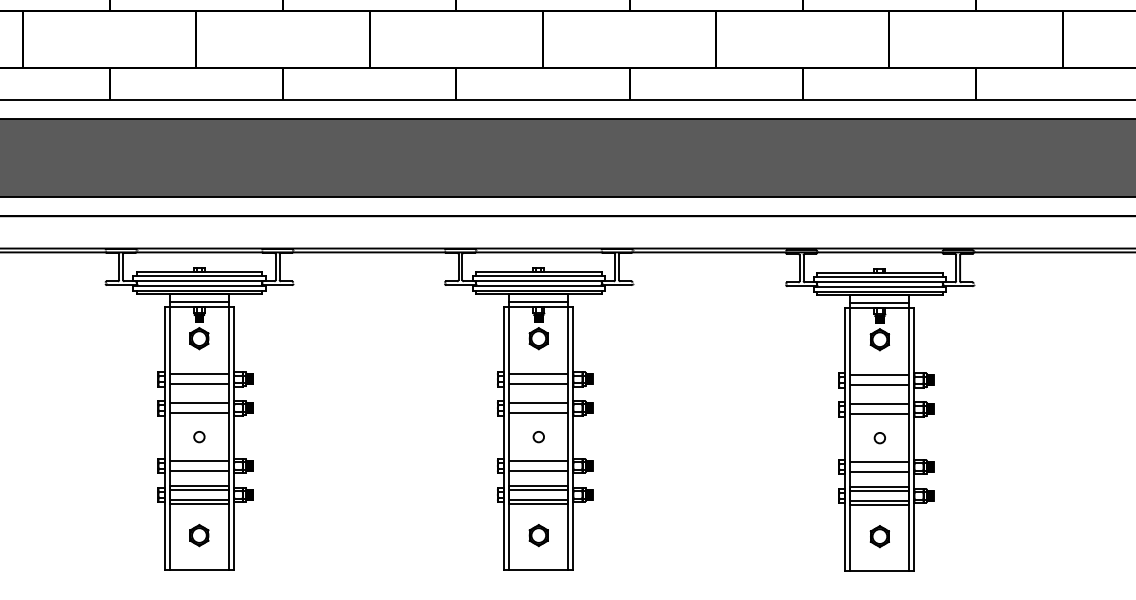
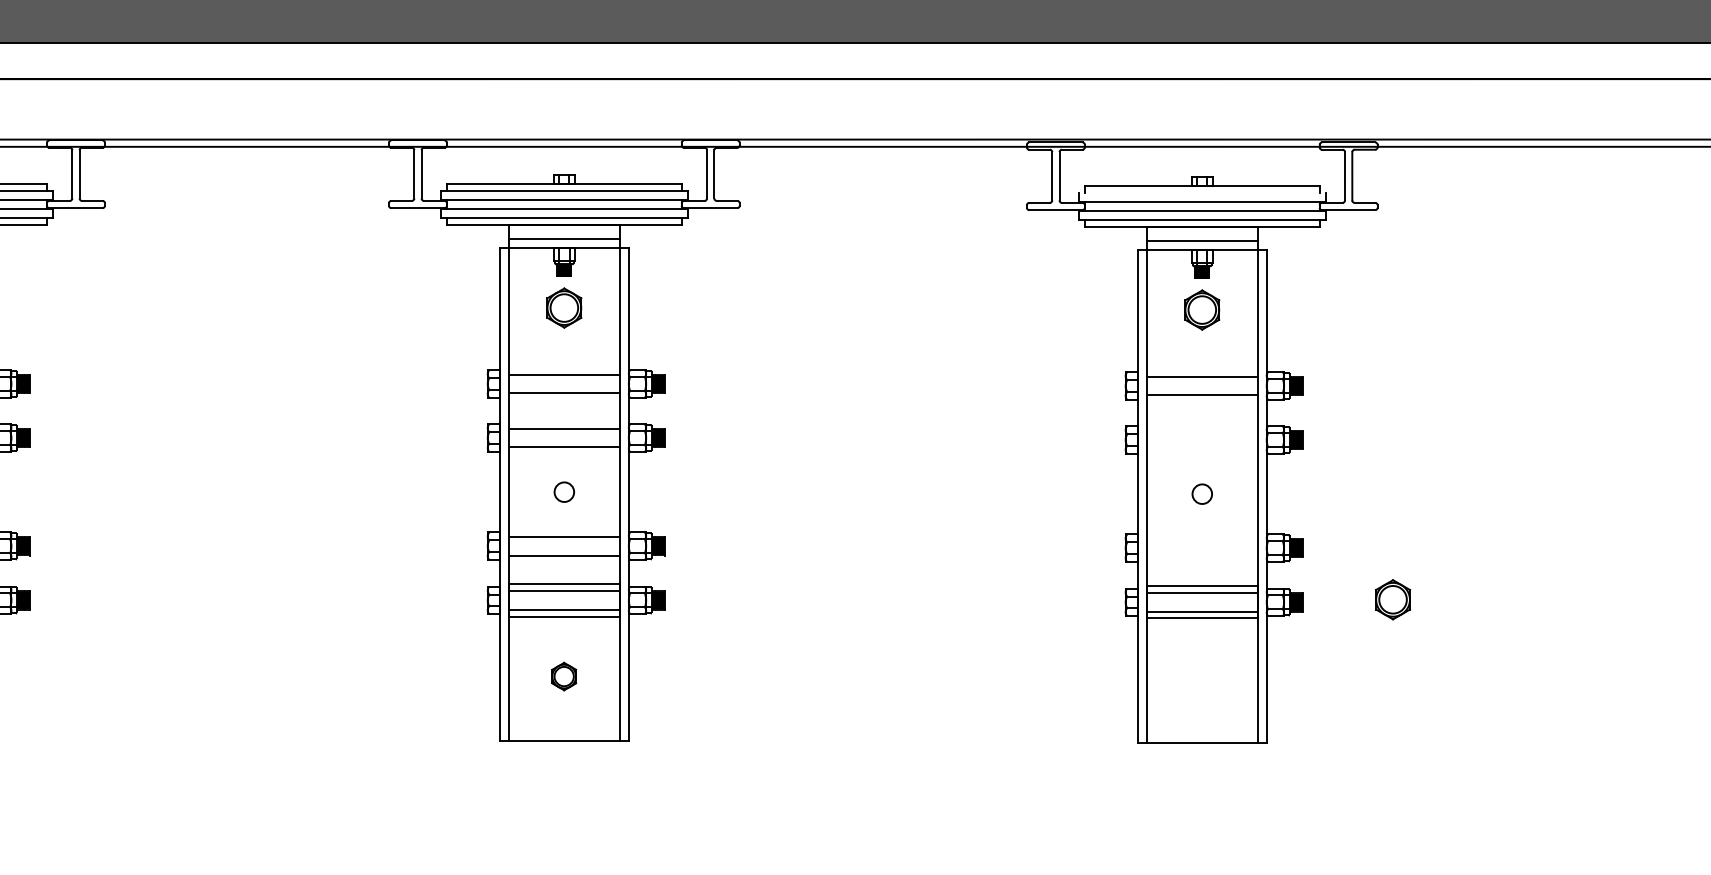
line: (879, 276) -> (1201, 191), removed
line: (879, 404) -> (1201, 431), removed
line: (879, 414) -> (1201, 449), removed
line: (879, 462) -> (1201, 539), removed
line: (879, 471) -> (1201, 556), removed
part: (538, 535) -> (563, 676), size x0.7
part: (879, 536) -> (1392, 599), moved

